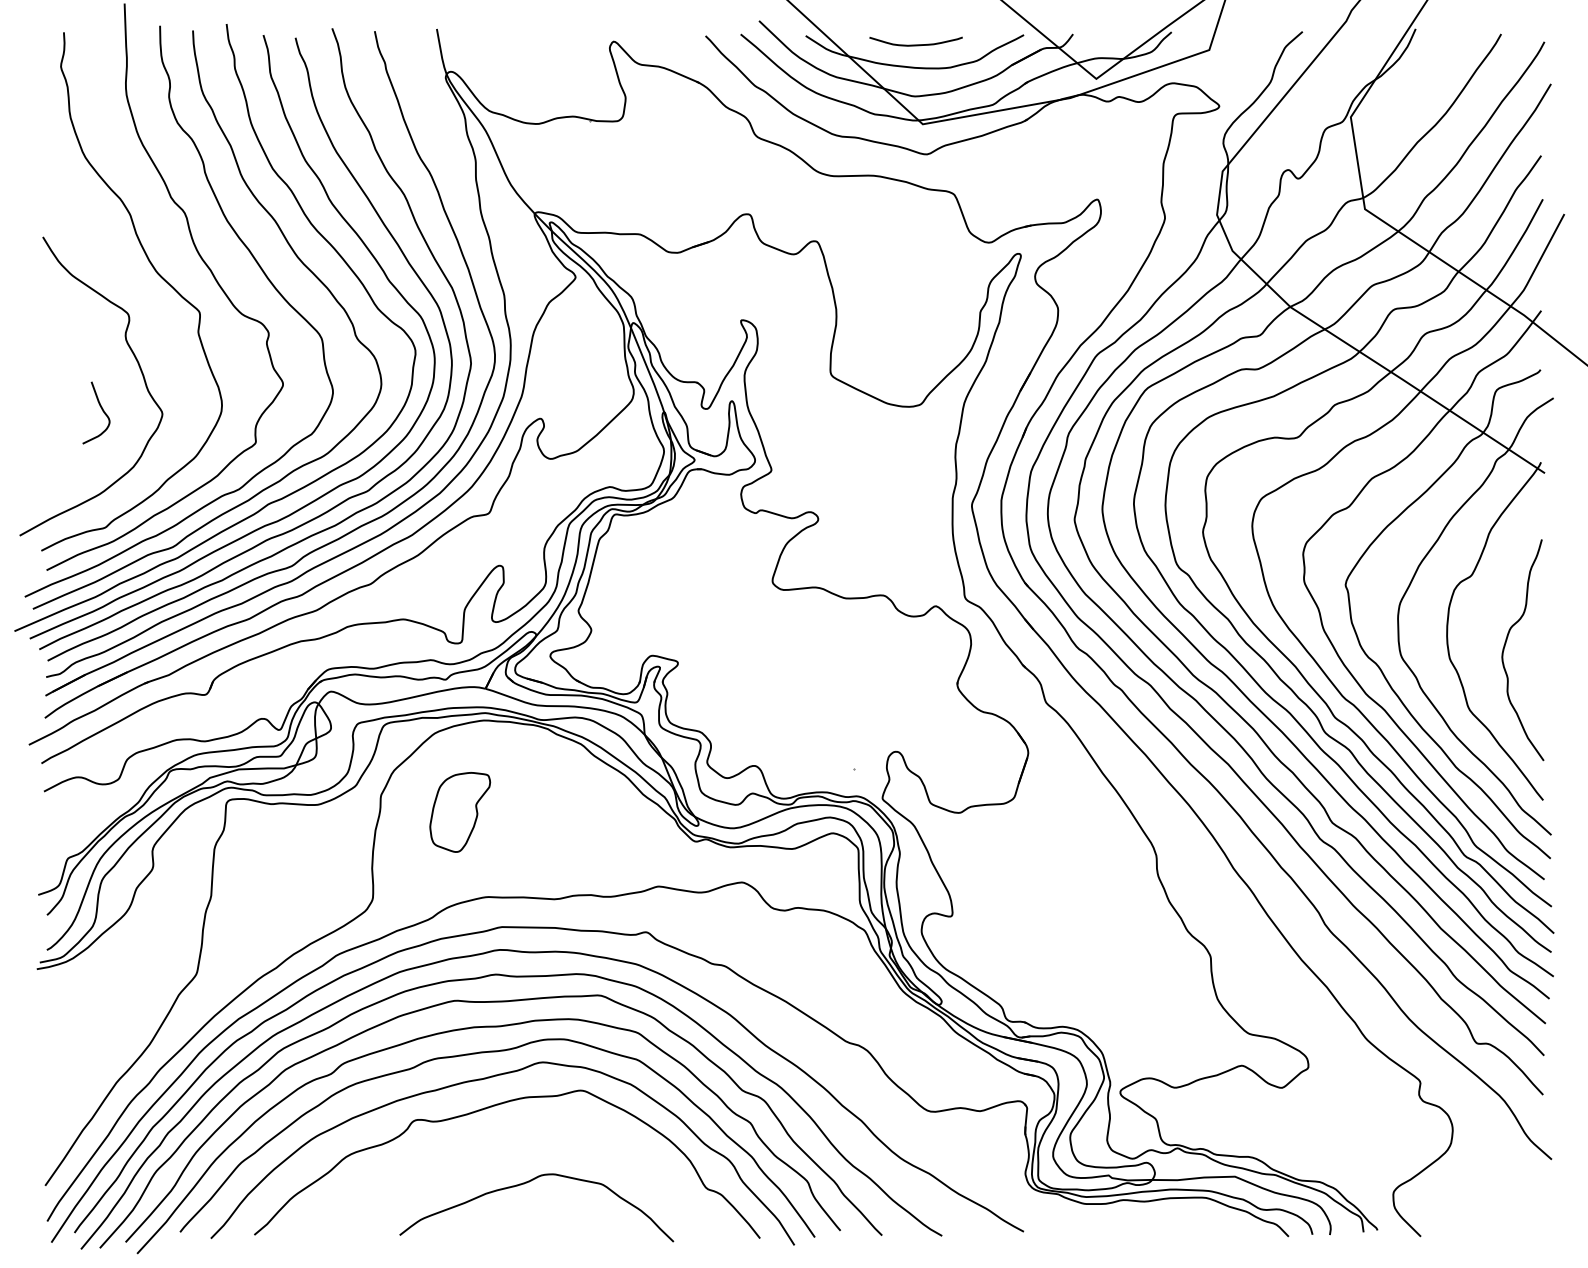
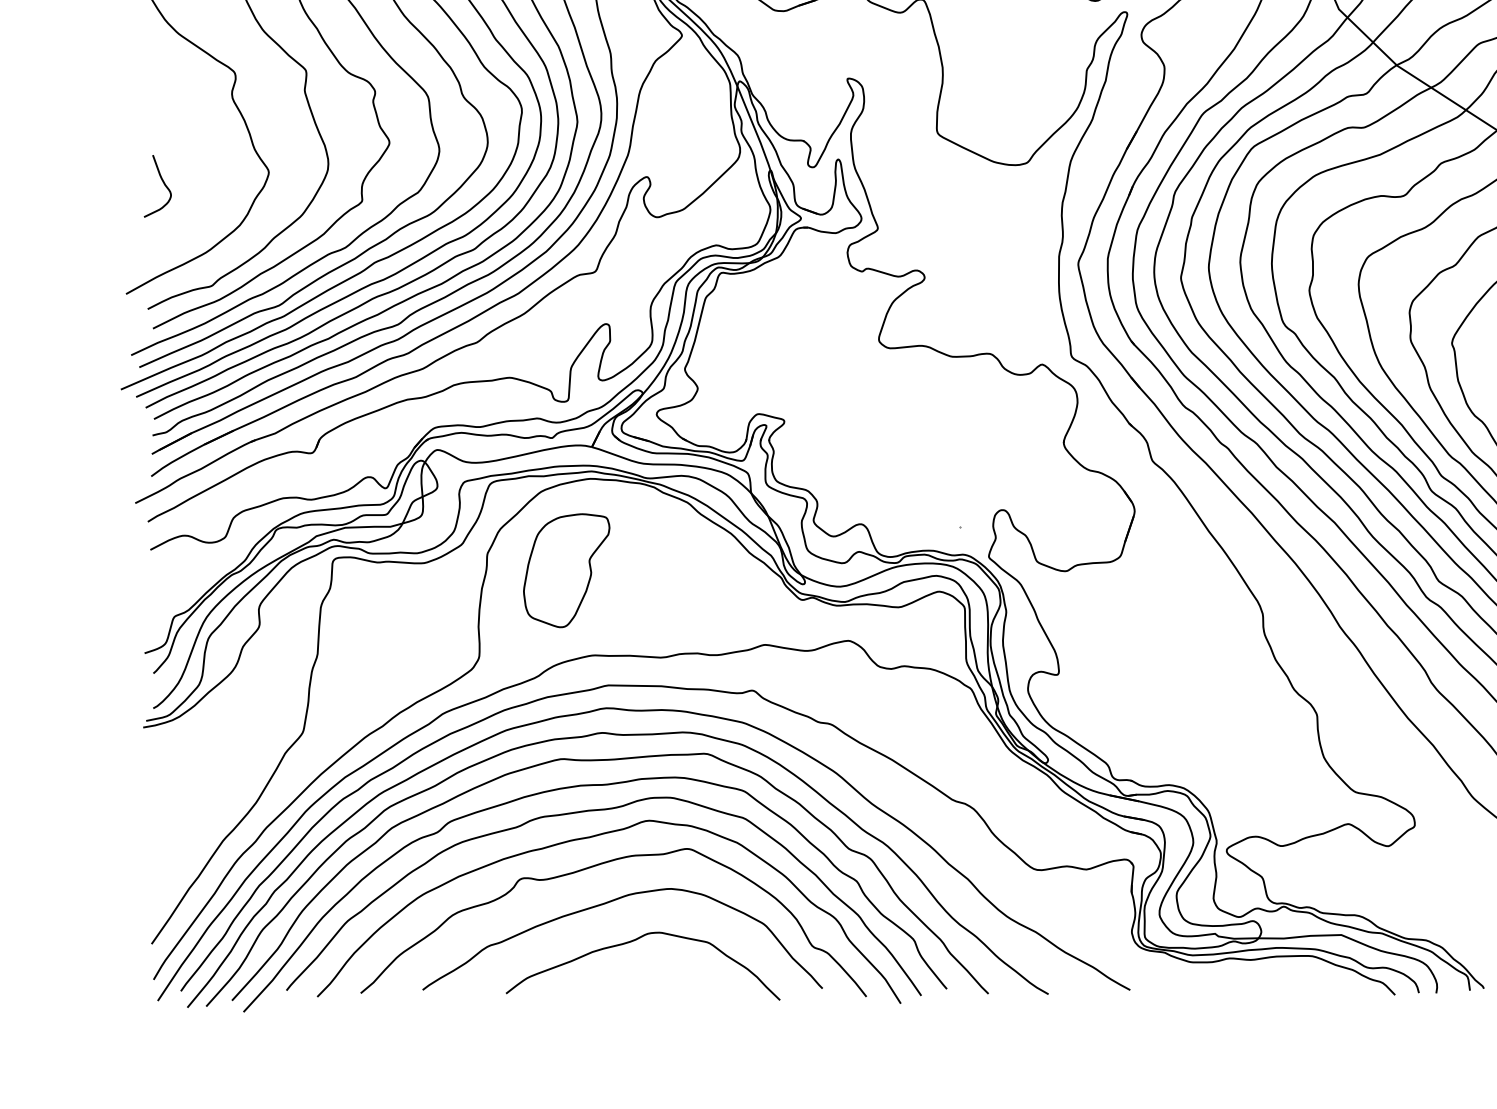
curve: (101, 409) -> (162, 182), moved
part: (459, 812) -> (565, 570), size x1.43
curve: (503, 1144) -> (609, 902), added

